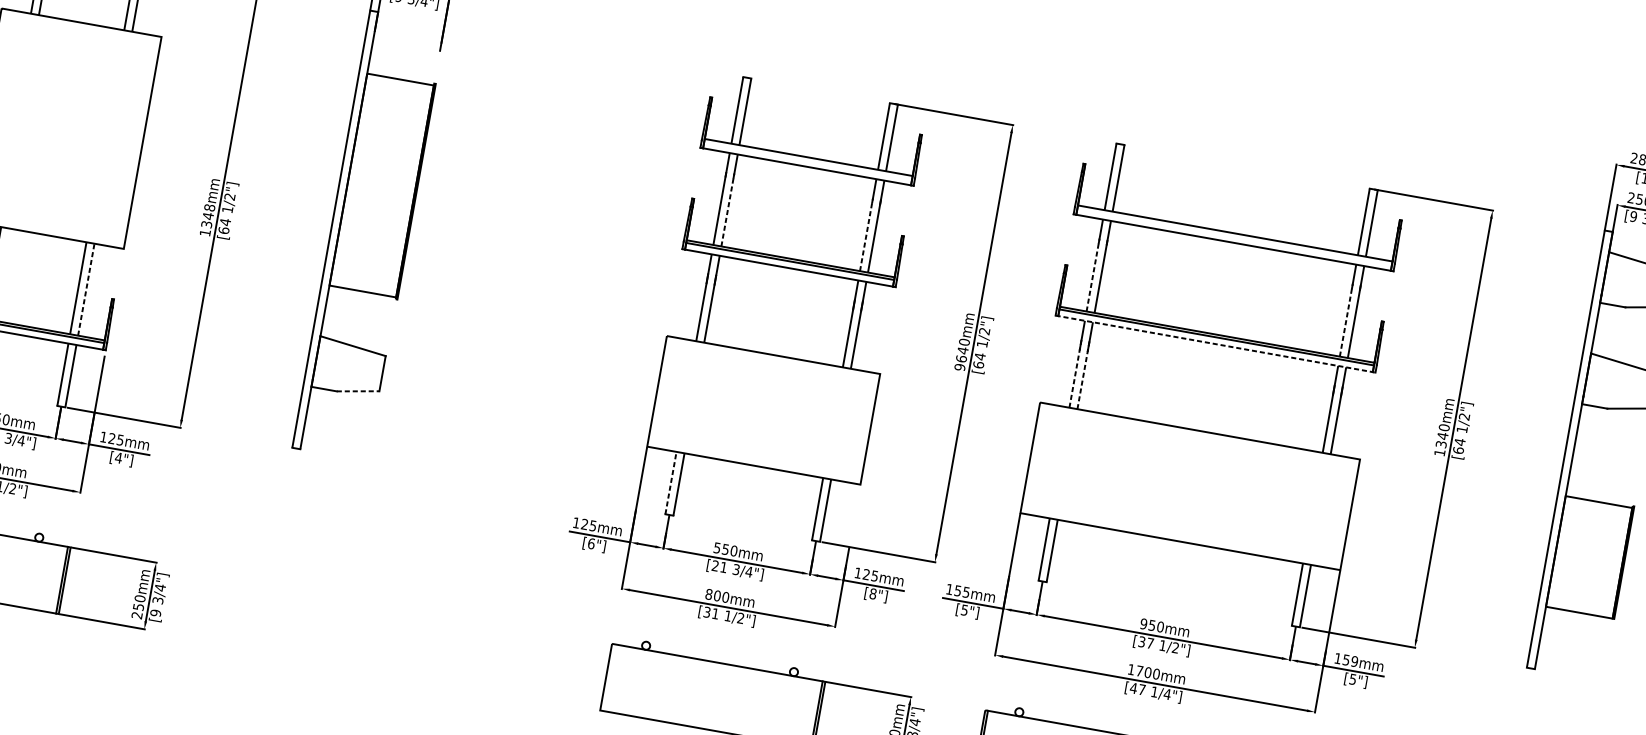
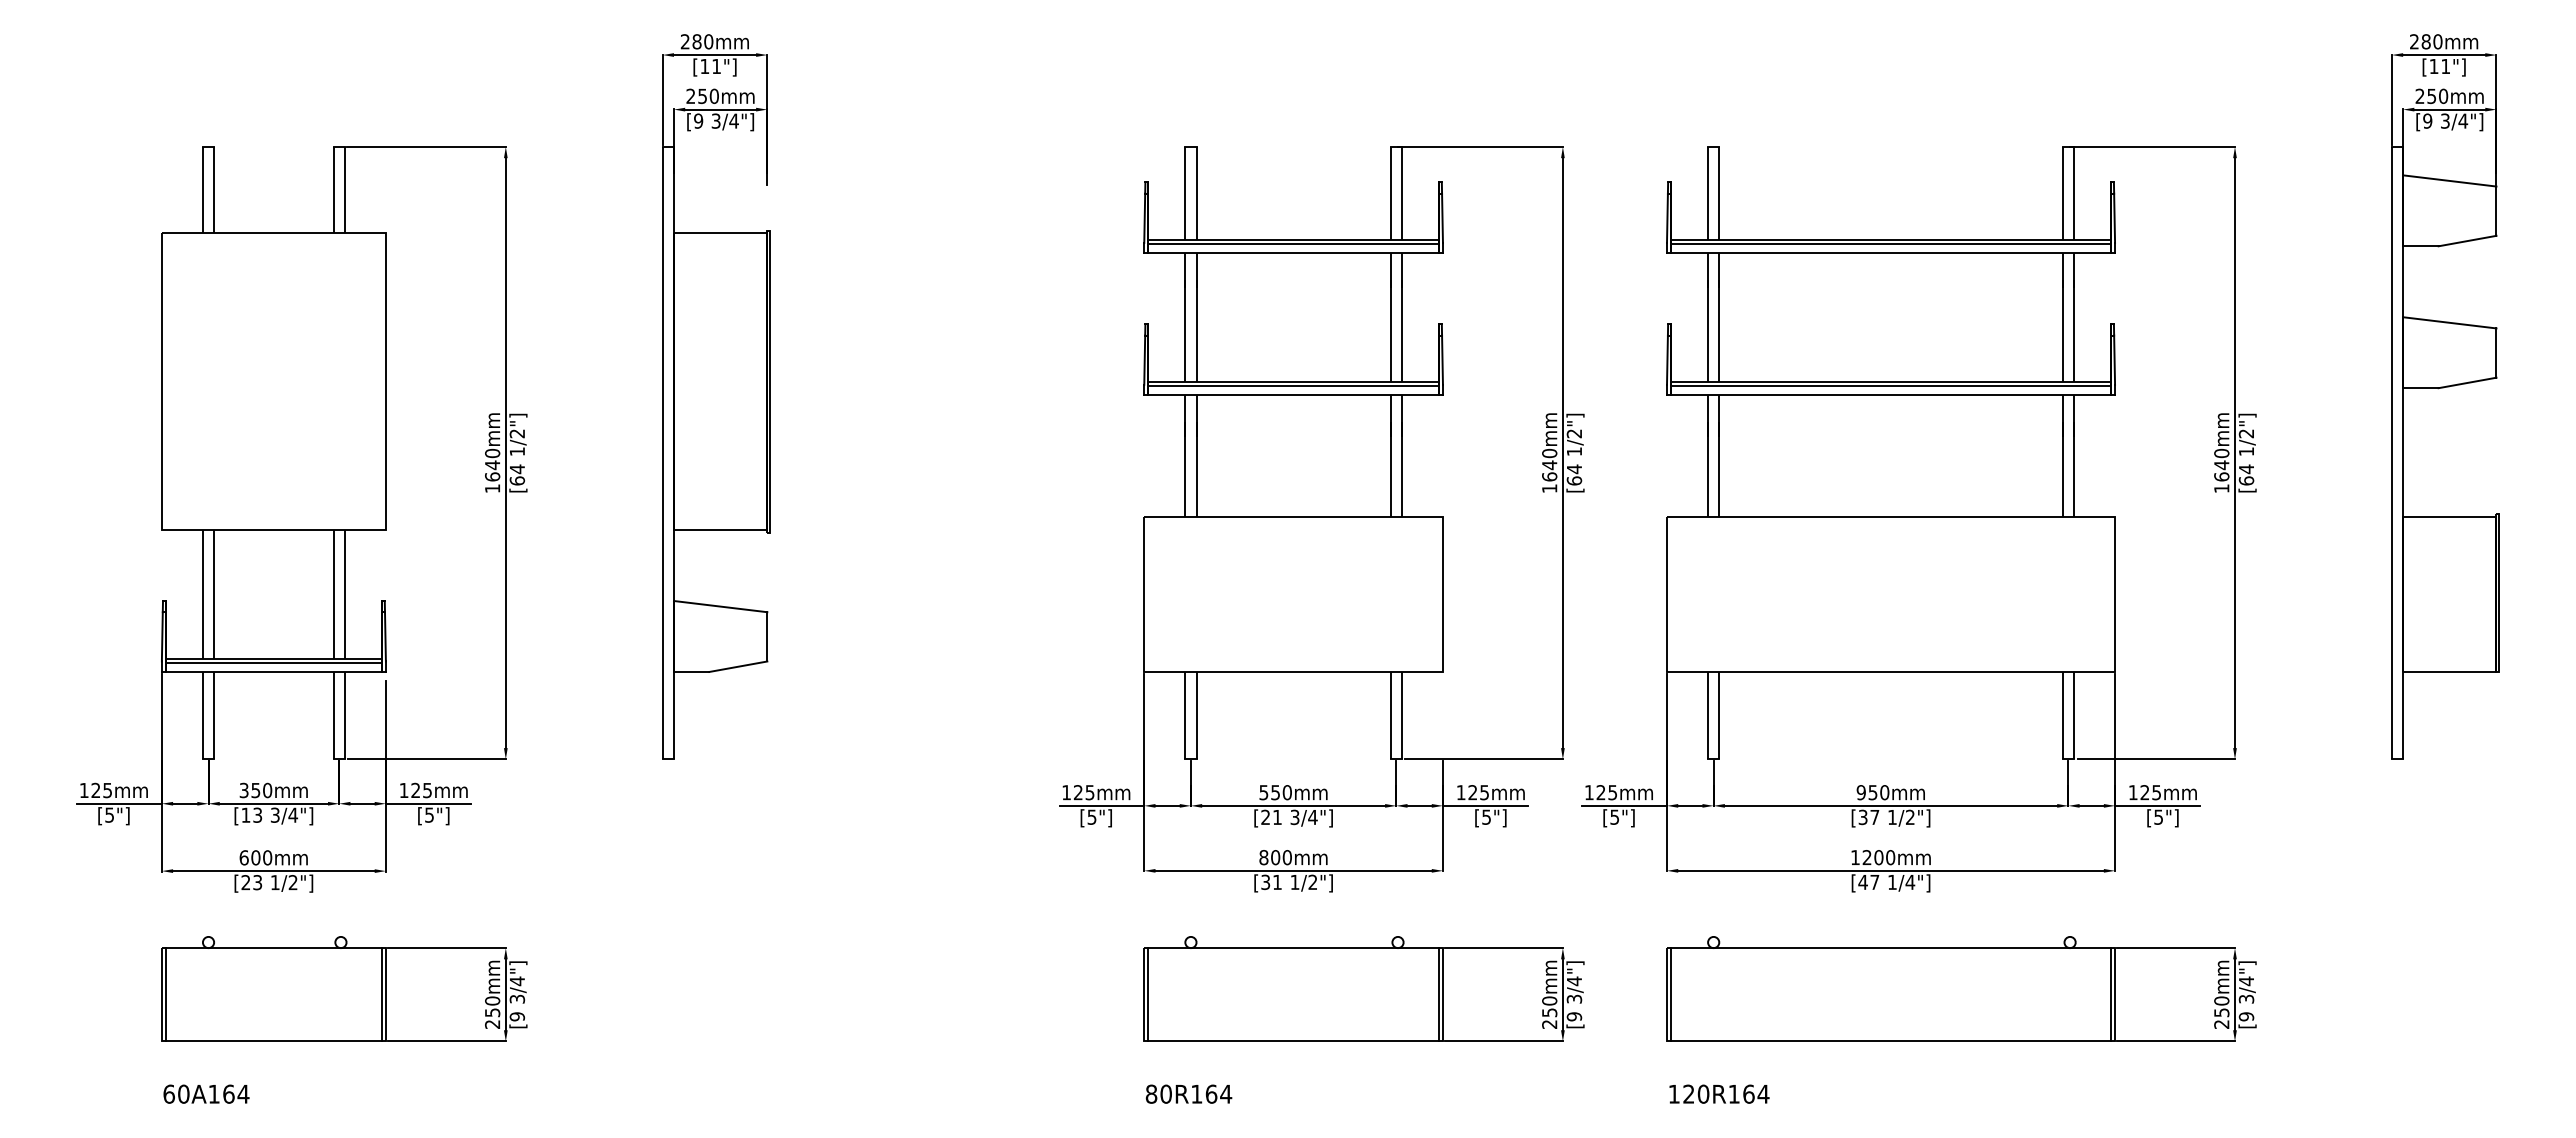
line: (808, 160) -> (1293, 244), added
line: (727, 209) -> (1196, 330), dashed -> solid
text: (208, 215) -> (492, 464), 1348mm -> 1640mm
line: (866, 234) -> (1390, 330), dashed -> solid
line: (1234, 236) -> (1890, 244), added
line: (1093, 274) -> (1708, 330), dashed -> solid
line: (86, 288) -> (344, 593), dashed -> solid
line: (1346, 319) -> (2062, 330), dashed -> solid
line: (1215, 344) -> (1891, 395), dashed -> solid
text: (959, 367) -> (1549, 488), 9640mm -> 1640mm
line: (1075, 373) -> (1708, 469), dashed -> solid
line: (1083, 375) -> (1719, 469), dashed -> solid
line: (358, 391) -> (738, 666), dashed -> solid
text: (1441, 444) -> (2221, 476), 1340mm -> 1640mm
text: (118, 457) -> (429, 814), [4"] -> [5"]
line: (671, 483) -> (1185, 715), dashed -> solid
text: (591, 543) -> (1091, 816), [6"] -> [5"]
text: (957, 590) -> (1600, 792), 155mm -> 125mm
text: (873, 593) -> (1486, 816), [8"] -> [5"]
text: (1350, 660) -> (2150, 792), 159mm -> 125mm
text: (1139, 671) -> (1866, 857), 1700mm -> 1200mm
line: (609, 677) -> (1148, 994), added

